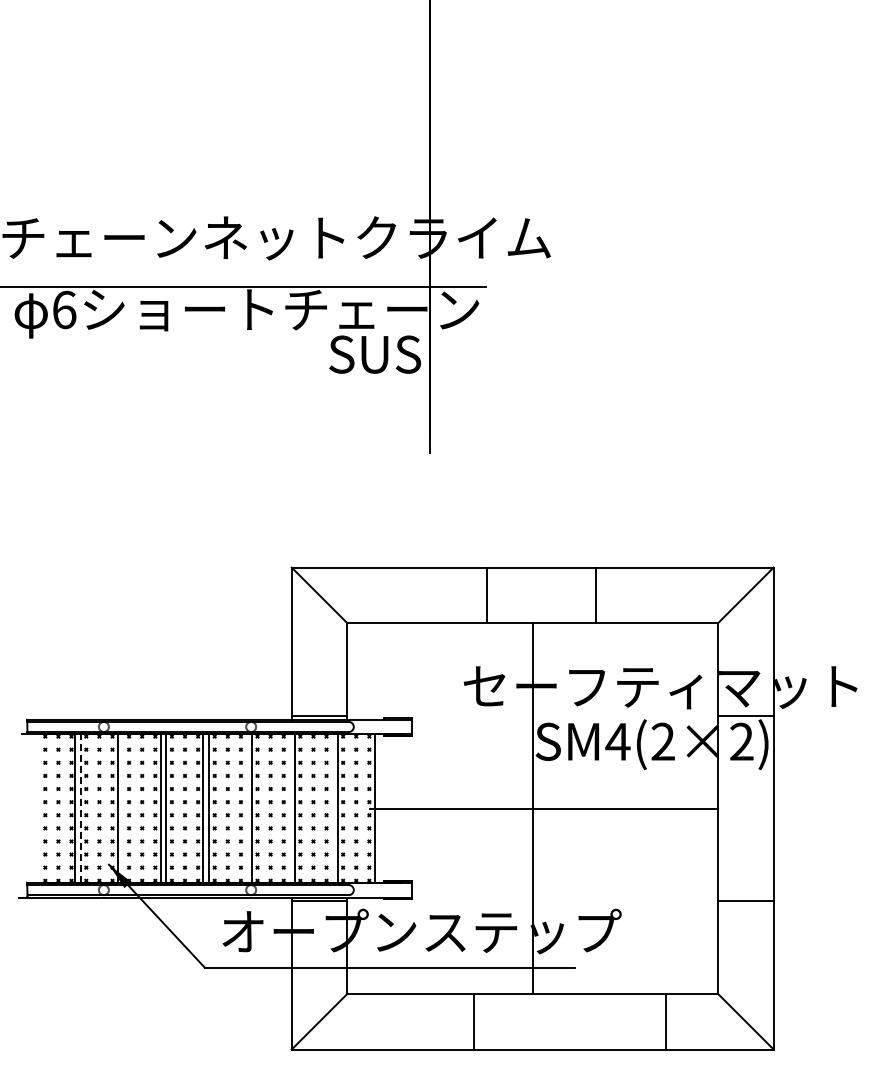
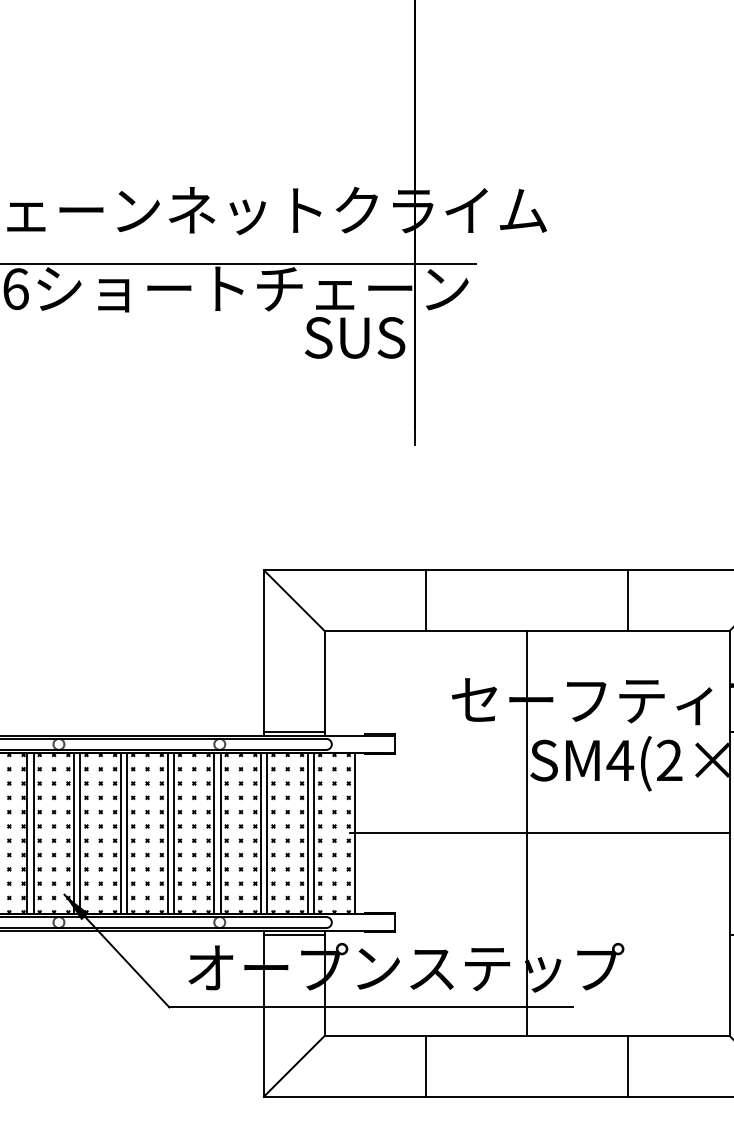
line: (487, 595) -> (426, 600), moved
line: (596, 595) -> (628, 600), moved
line: (80, 808) -> (33, 833), dashed -> solid
line: (123, 808) -> (80, 833), added
line: (246, 808) -> (214, 833), added
line: (288, 808) -> (260, 833), added
line: (331, 808) -> (307, 833), added
line: (474, 1021) -> (426, 1065), moved
line: (666, 1021) -> (628, 1065), moved

